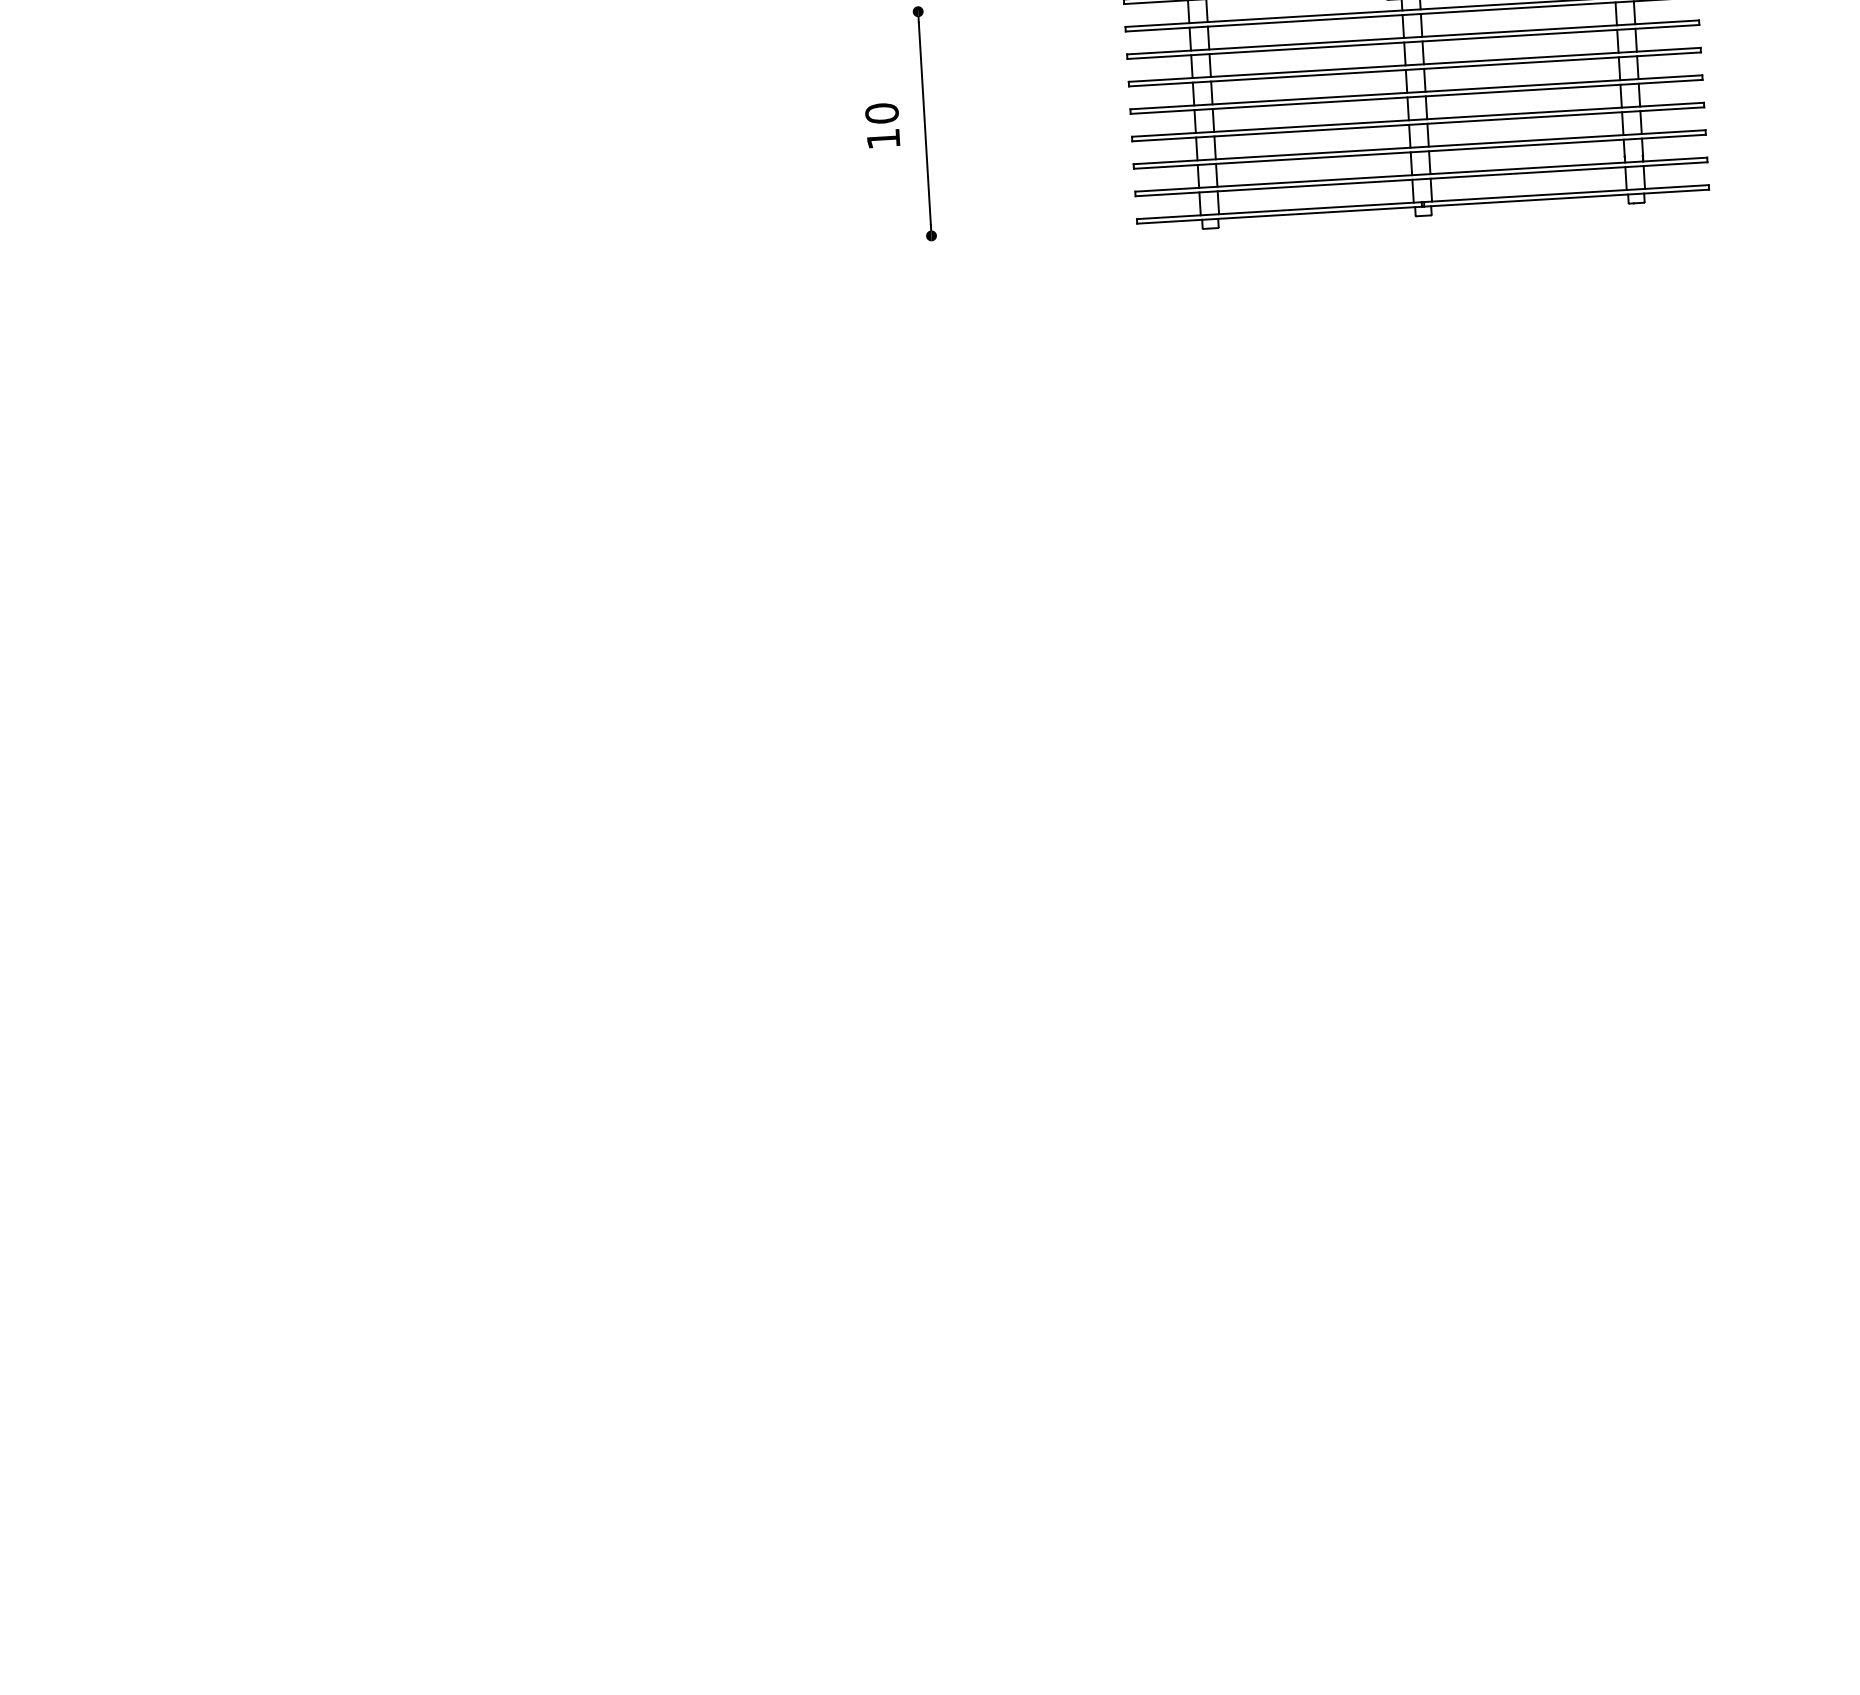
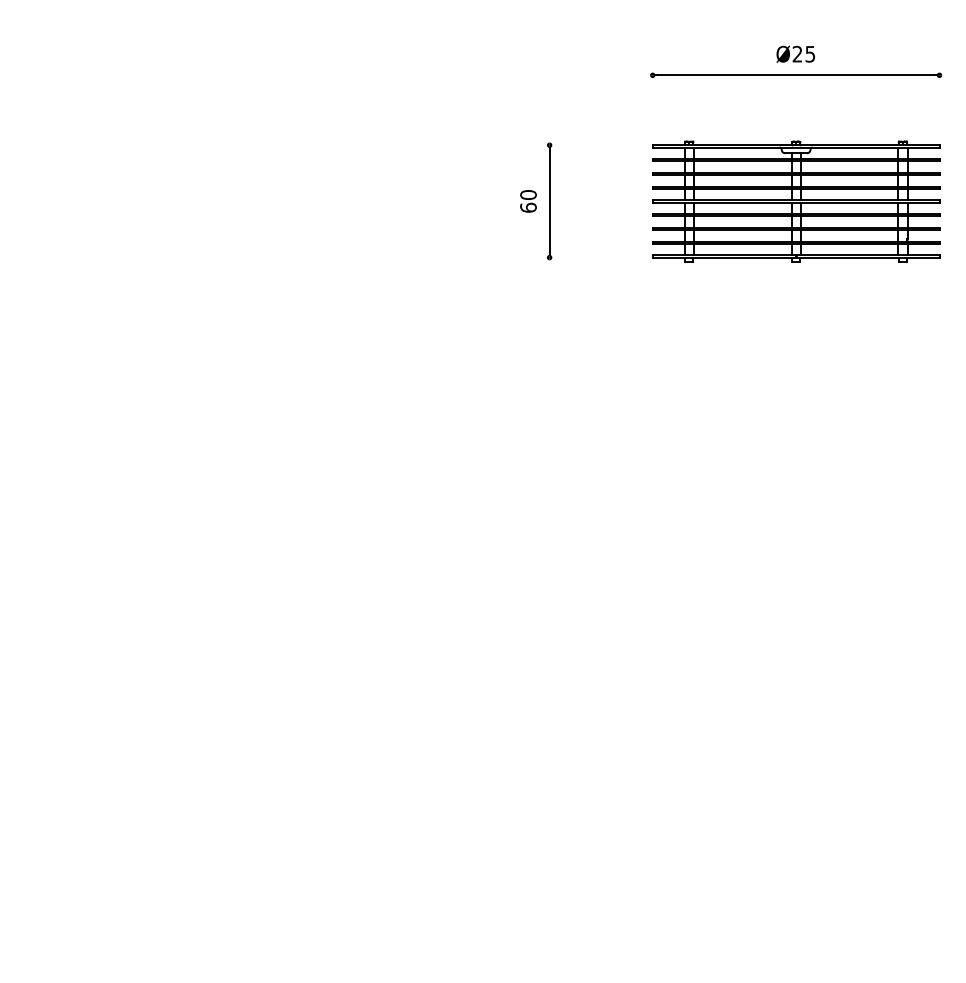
text: (883, 138) -> (528, 207), 10 -> 60

